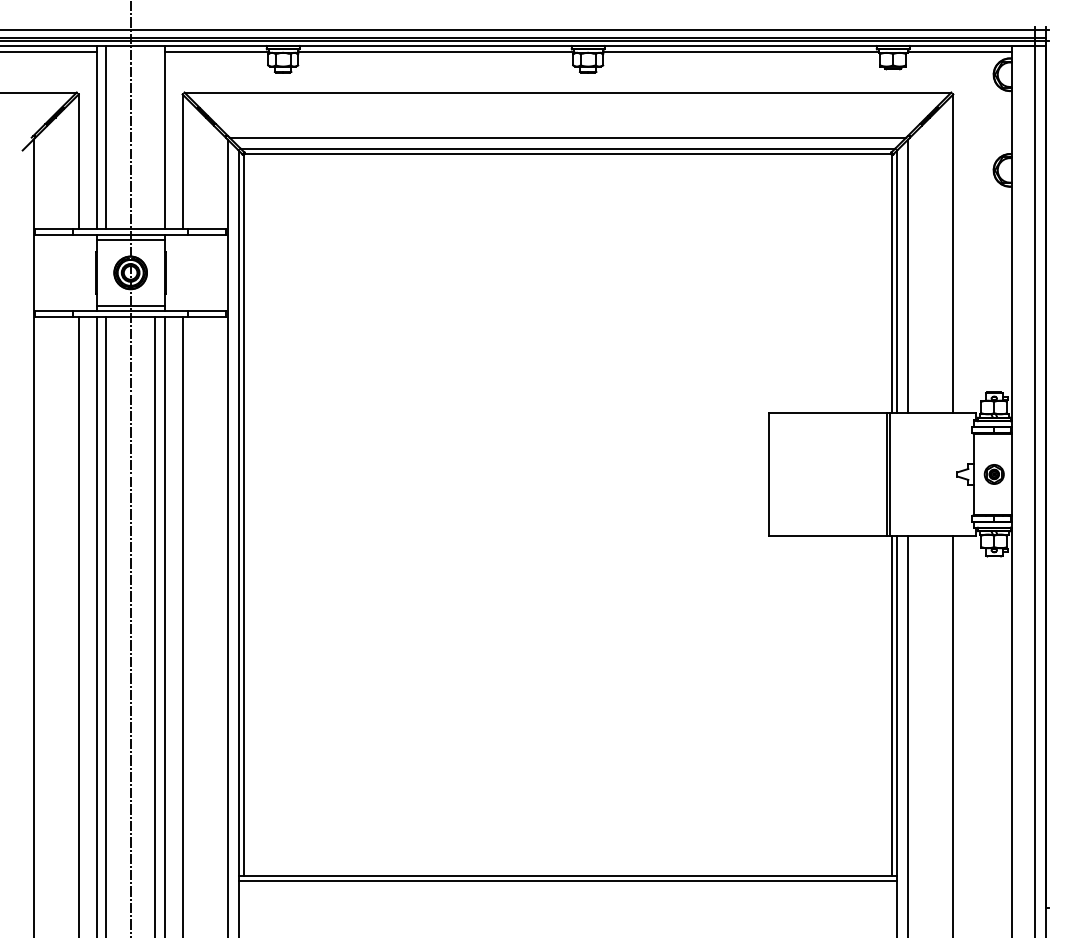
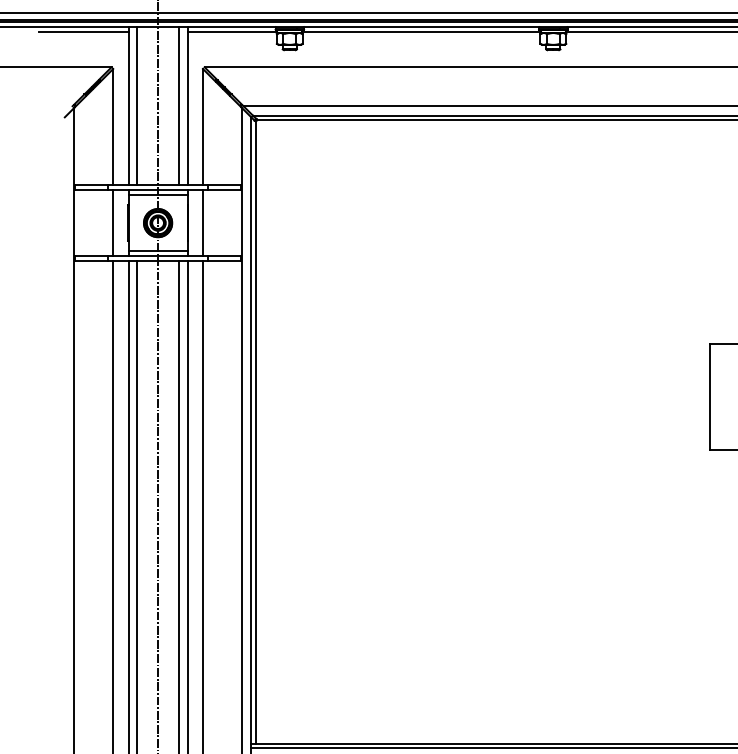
line: (155, 137) -> (179, 106), added
line: (78, 272) -> (113, 222), added
line: (182, 272) -> (202, 222), added

